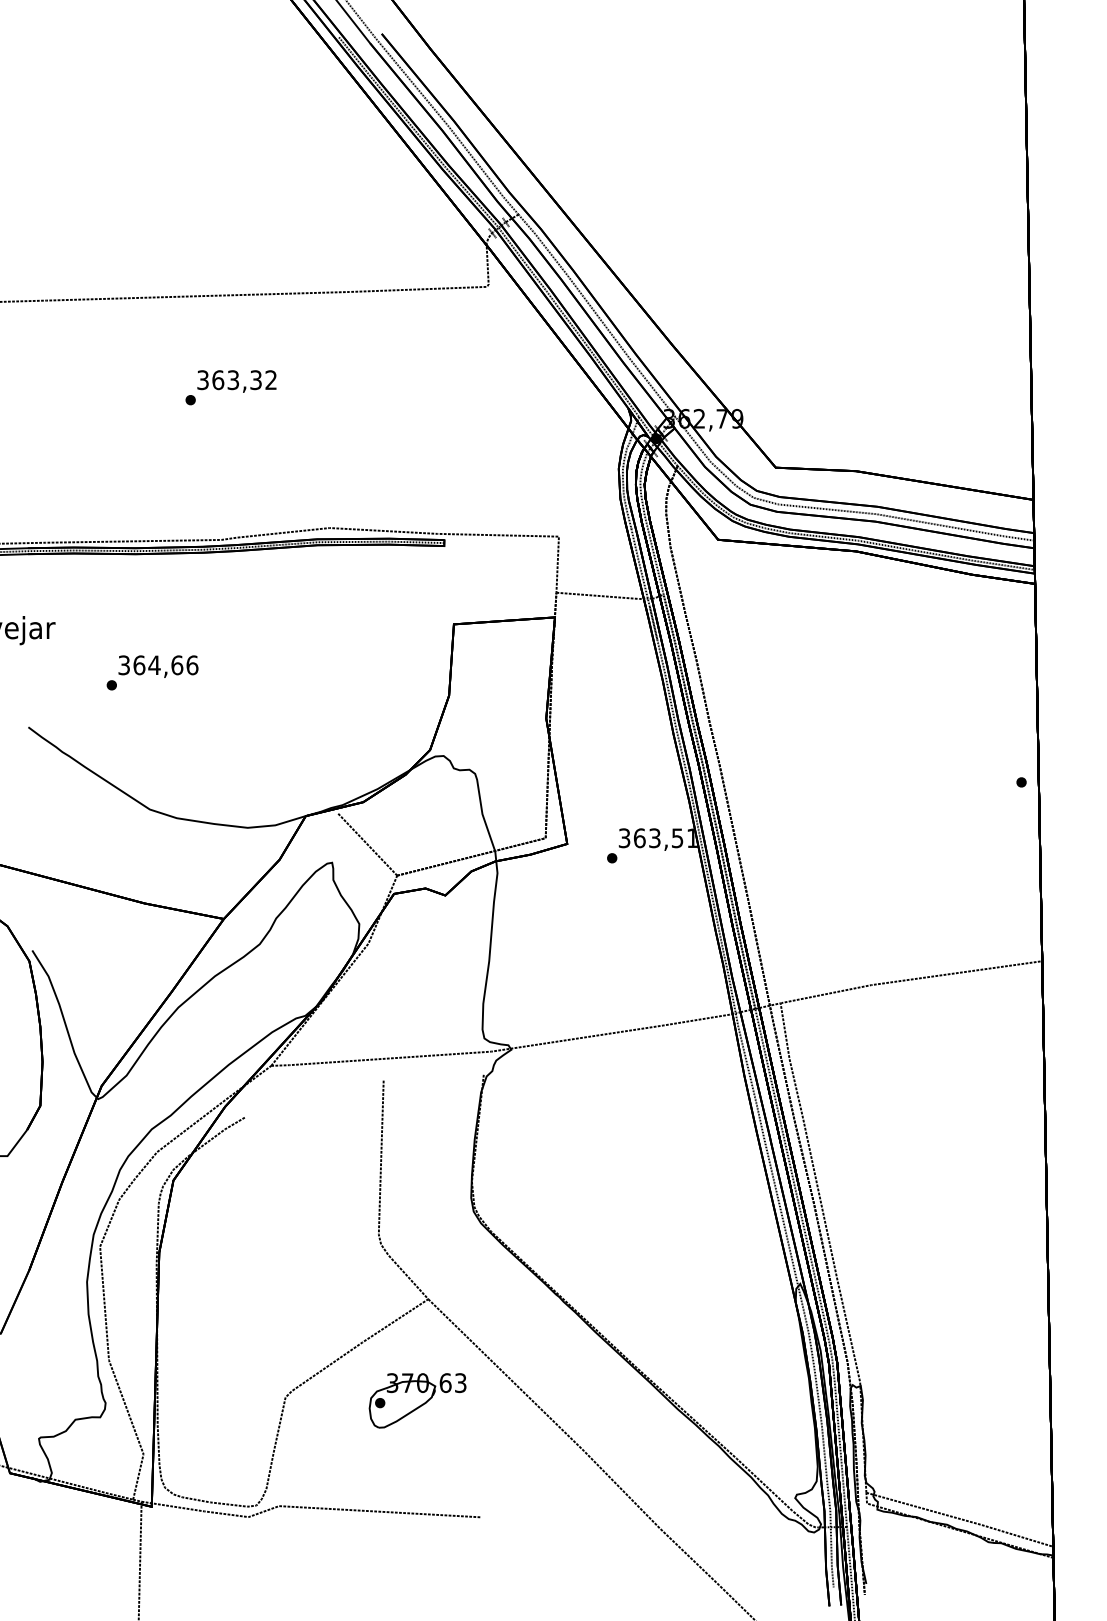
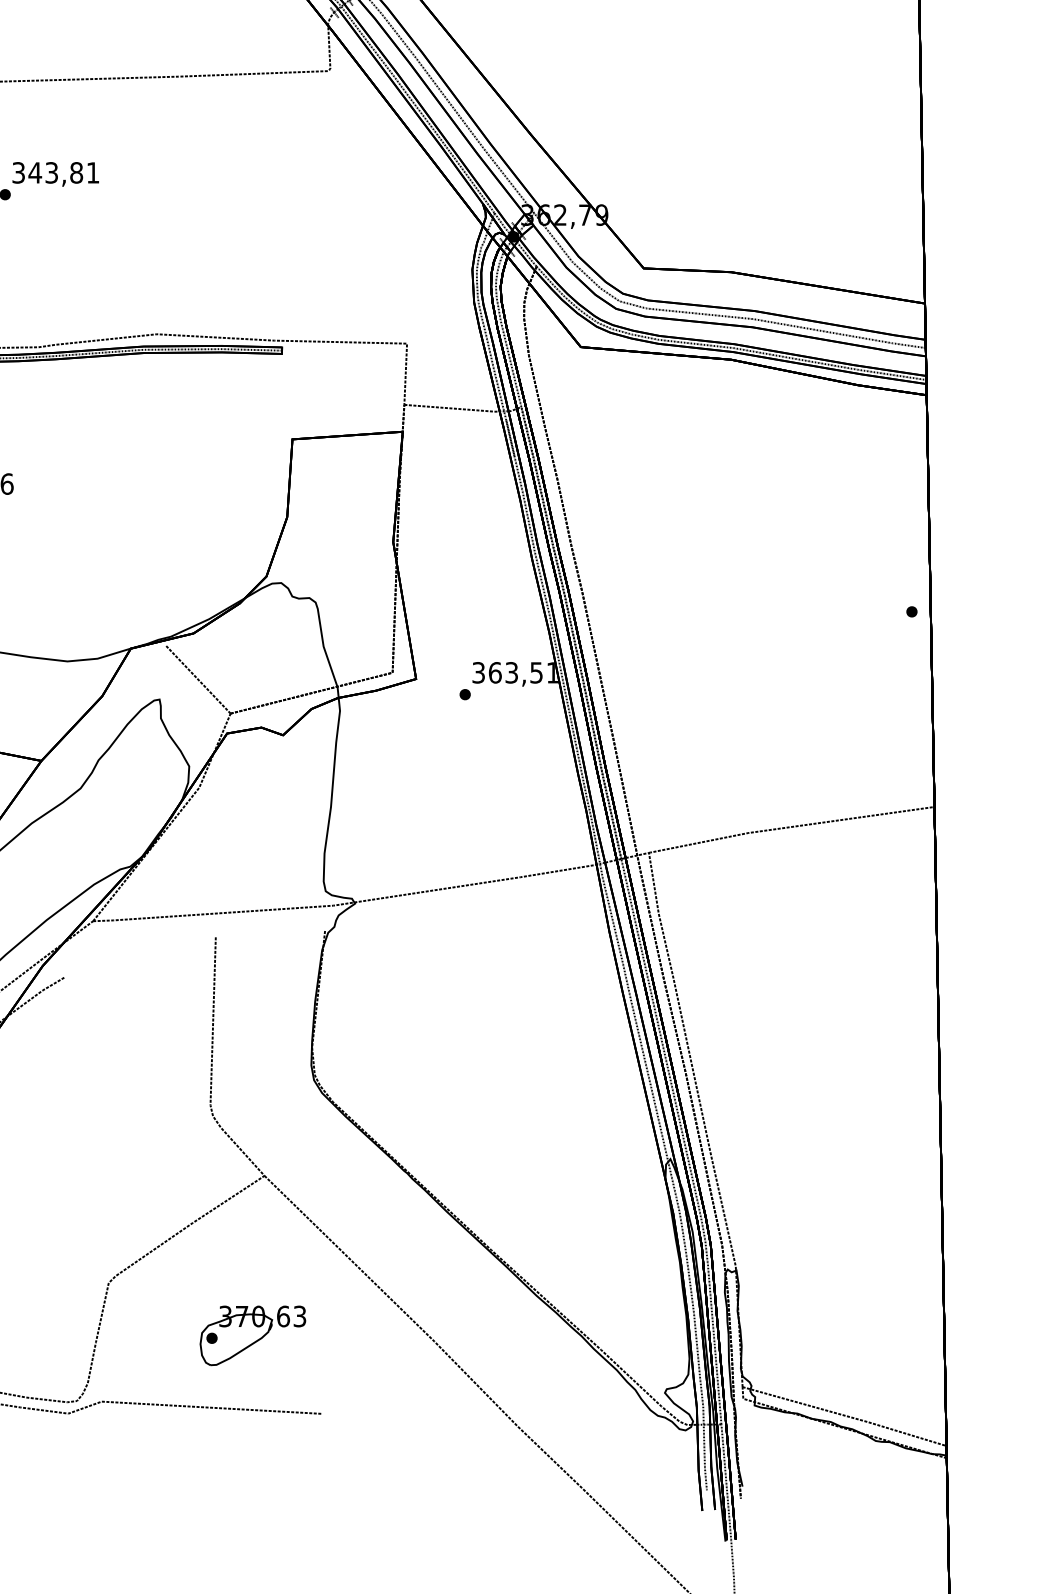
text: (243, 380) -> (62, 173), 363,32 -> 343,81
part: (417, 1400) -> (252, 1335), moved

